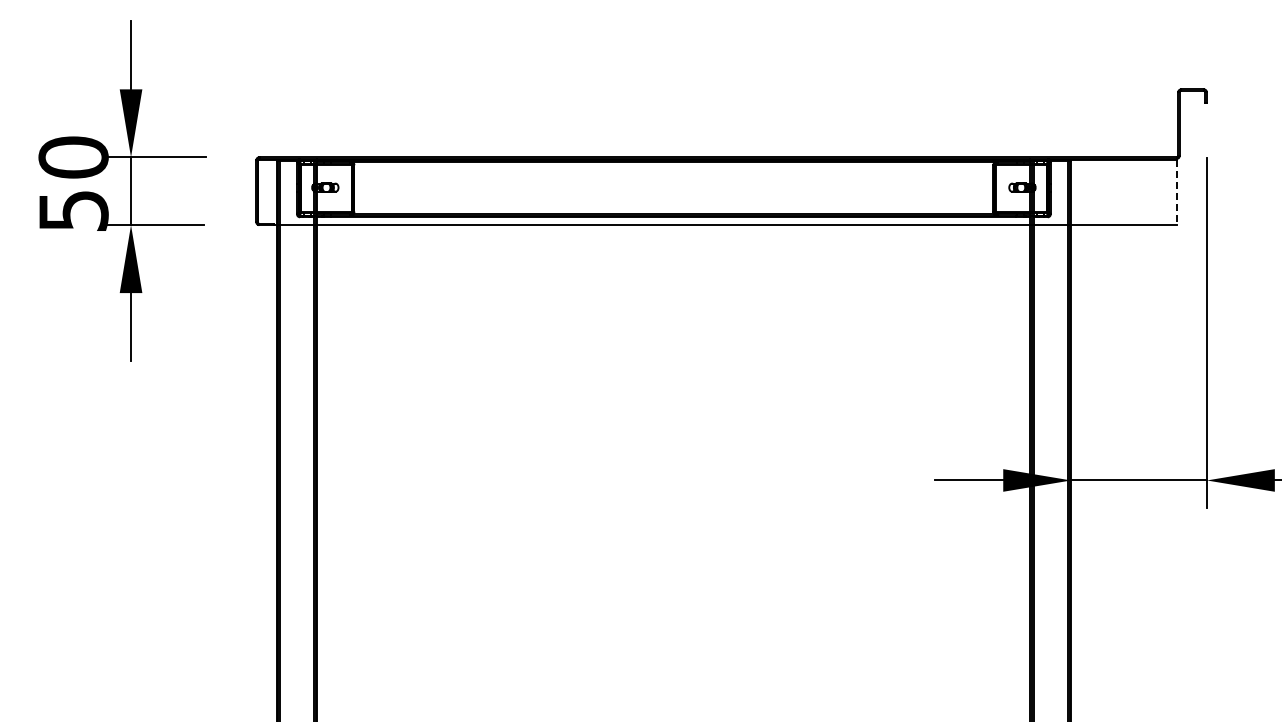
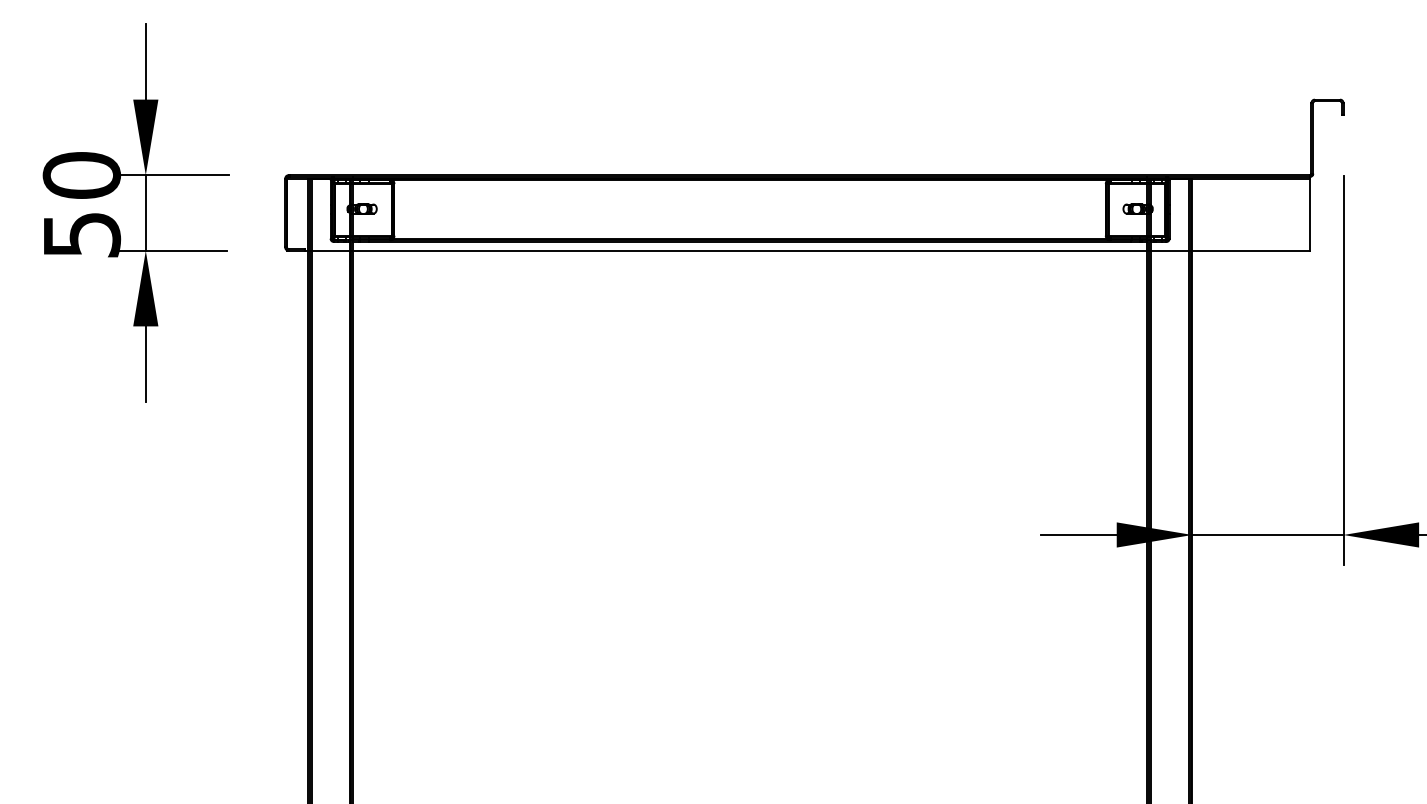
line: (1176, 193) -> (1309, 215), dashed -> solid

